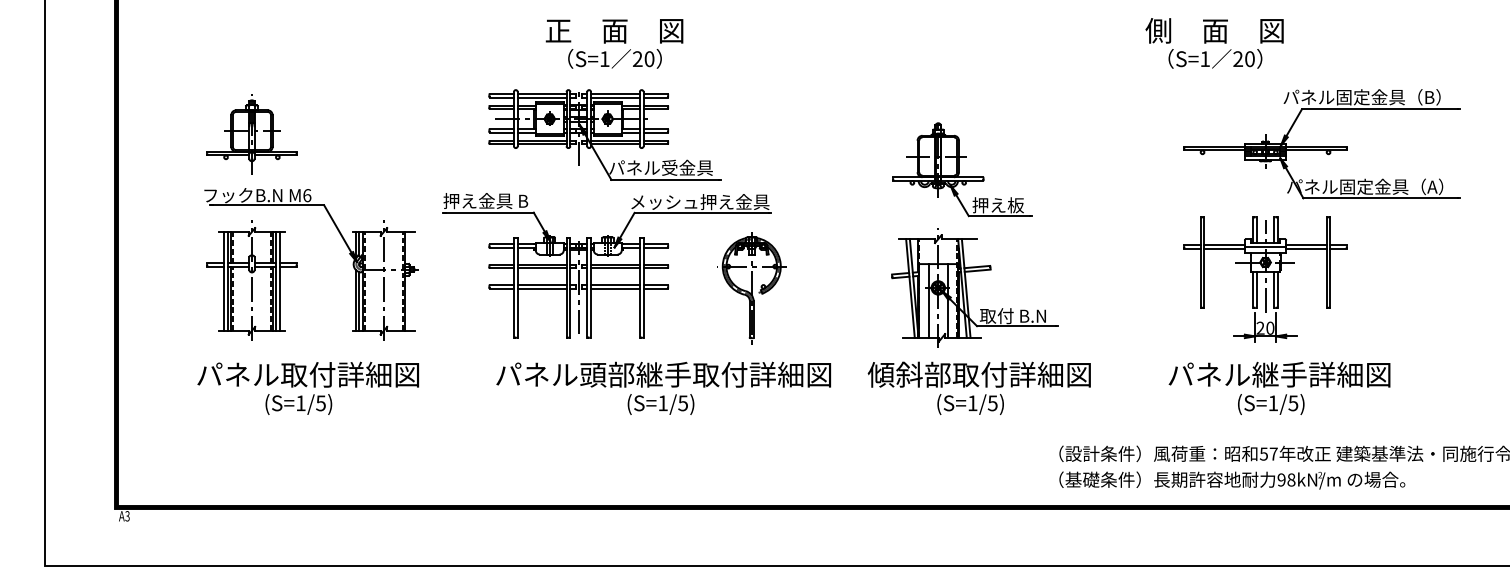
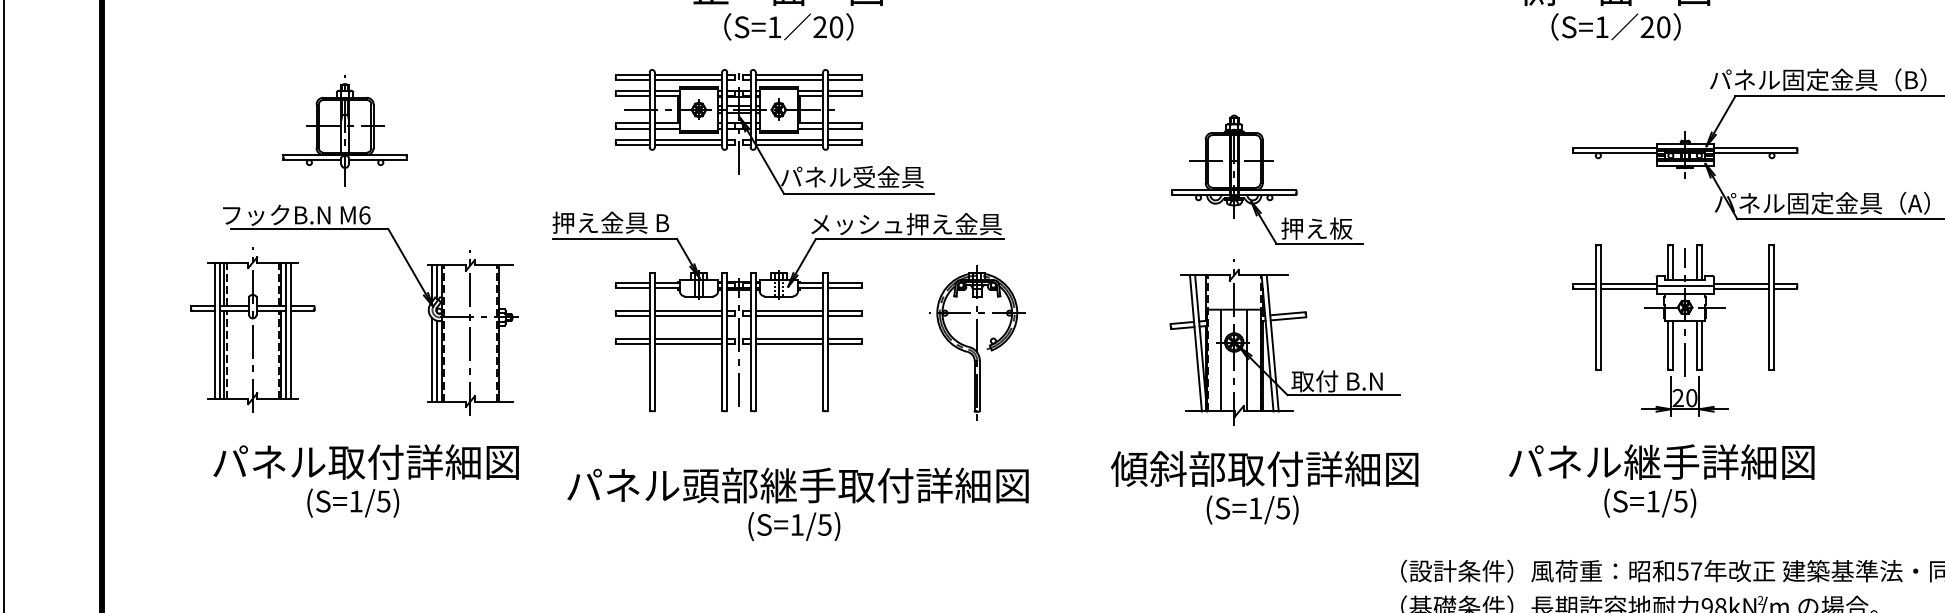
part: (251, 134) -> (344, 131), moved
part: (251, 280) -> (252, 329), moved
text: (663, 387) -> (797, 503), moved
text: (978, 387) -> (1263, 486), moved
text: (1279, 387) -> (1661, 479), moved

